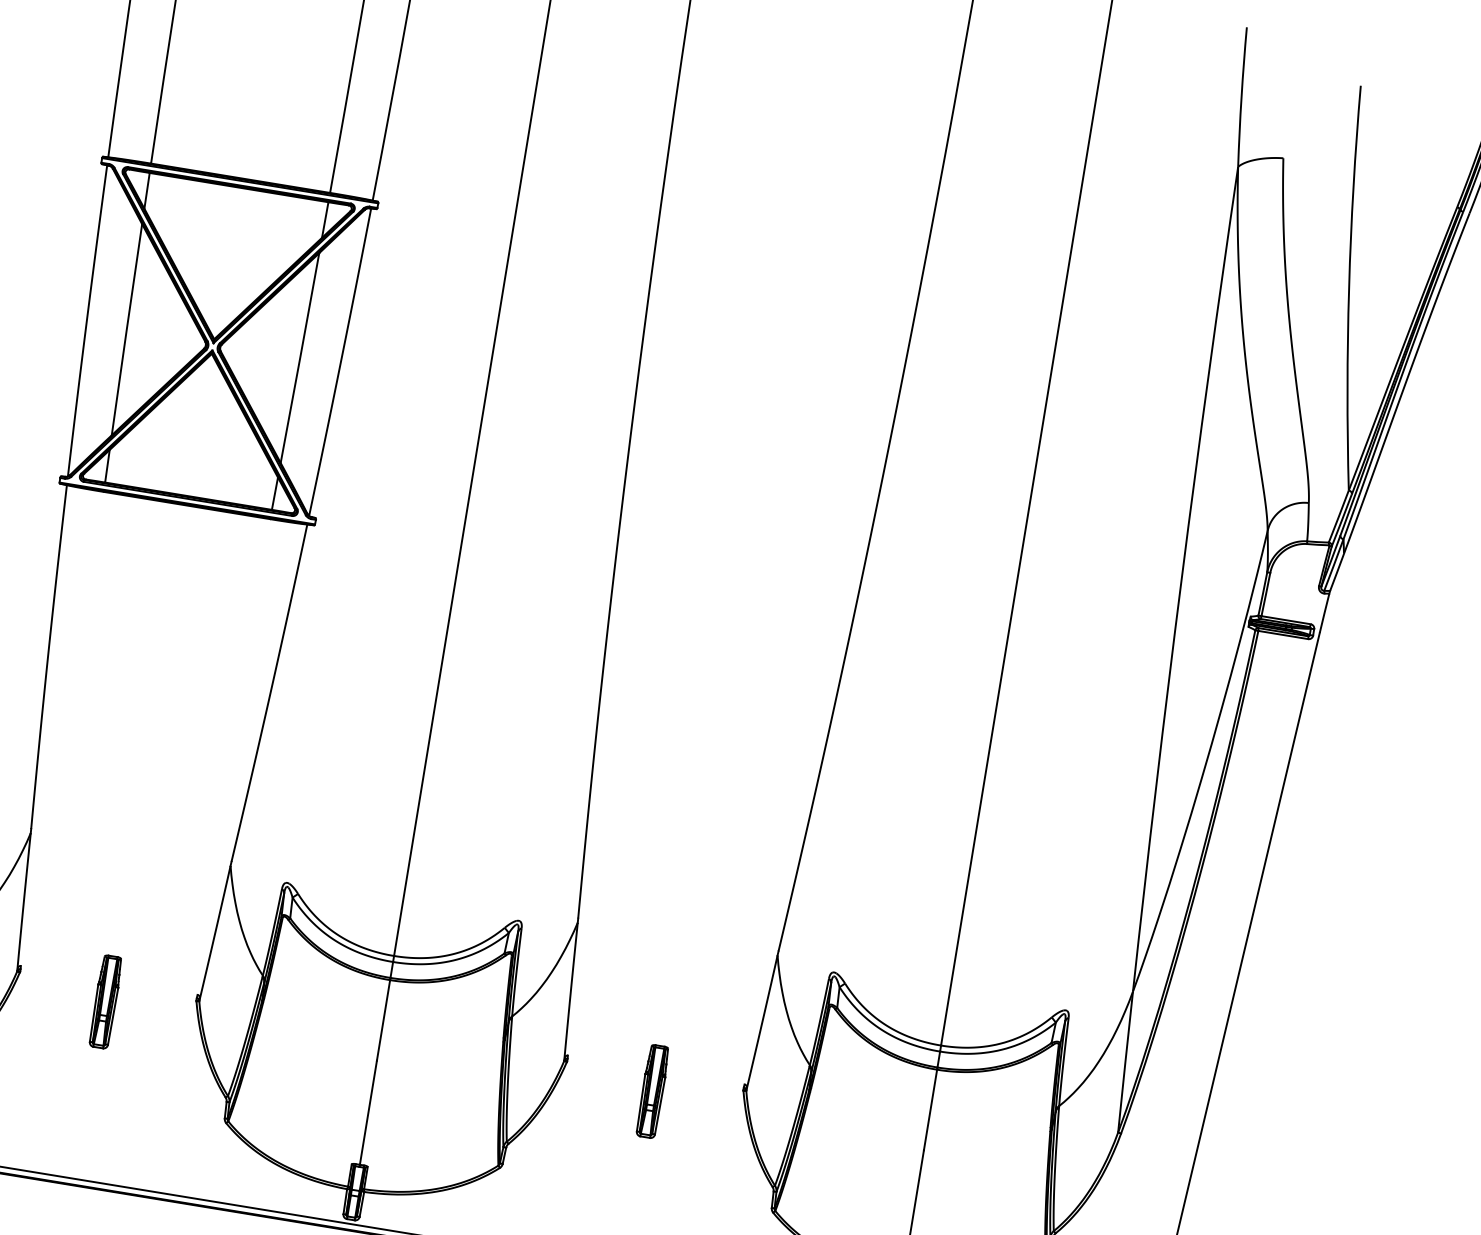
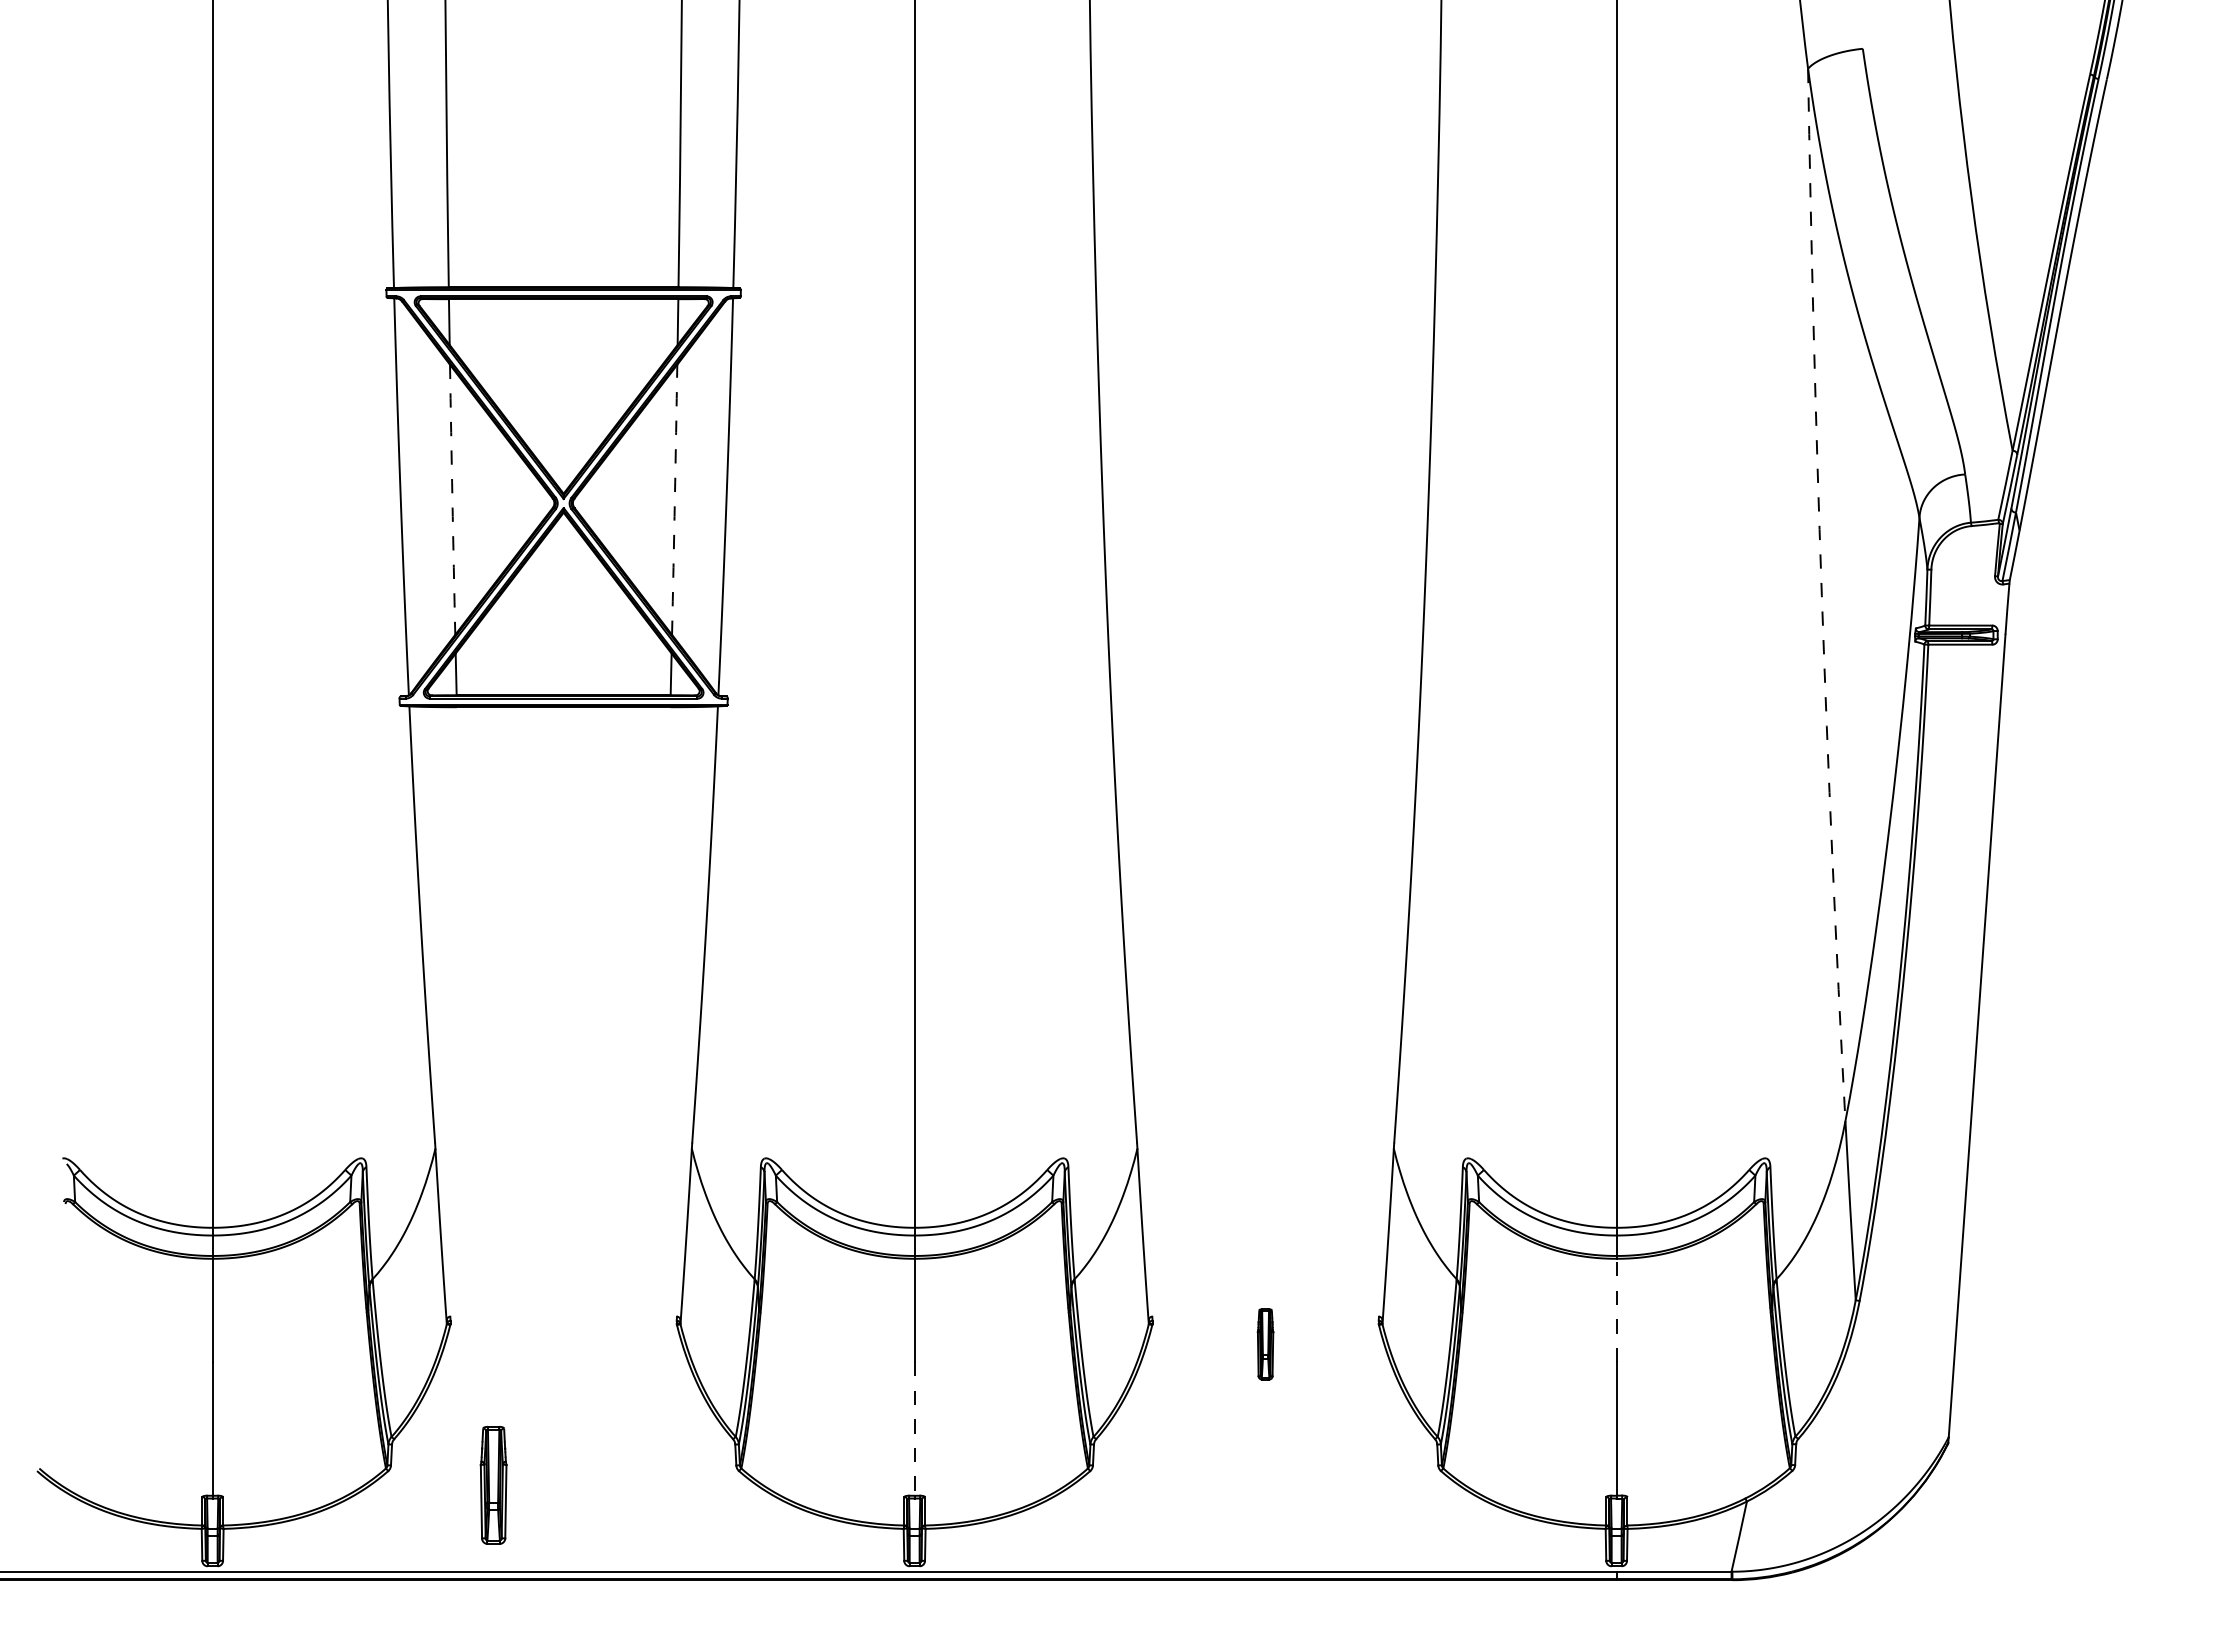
arc: (126, 329) -> (452, 499), solid -> dashed
arc: (299, 357) -> (674, 499), solid -> dashed
arc: (1181, 578) -> (1821, 595), solid -> dashed
part: (105, 1002) -> (493, 1485), moved
part: (652, 1091) -> (1265, 1344), size x0.6
line: (930, 1109) -> (1616, 1310), solid -> dashed
line: (368, 1112) -> (914, 1428), solid -> dashed

